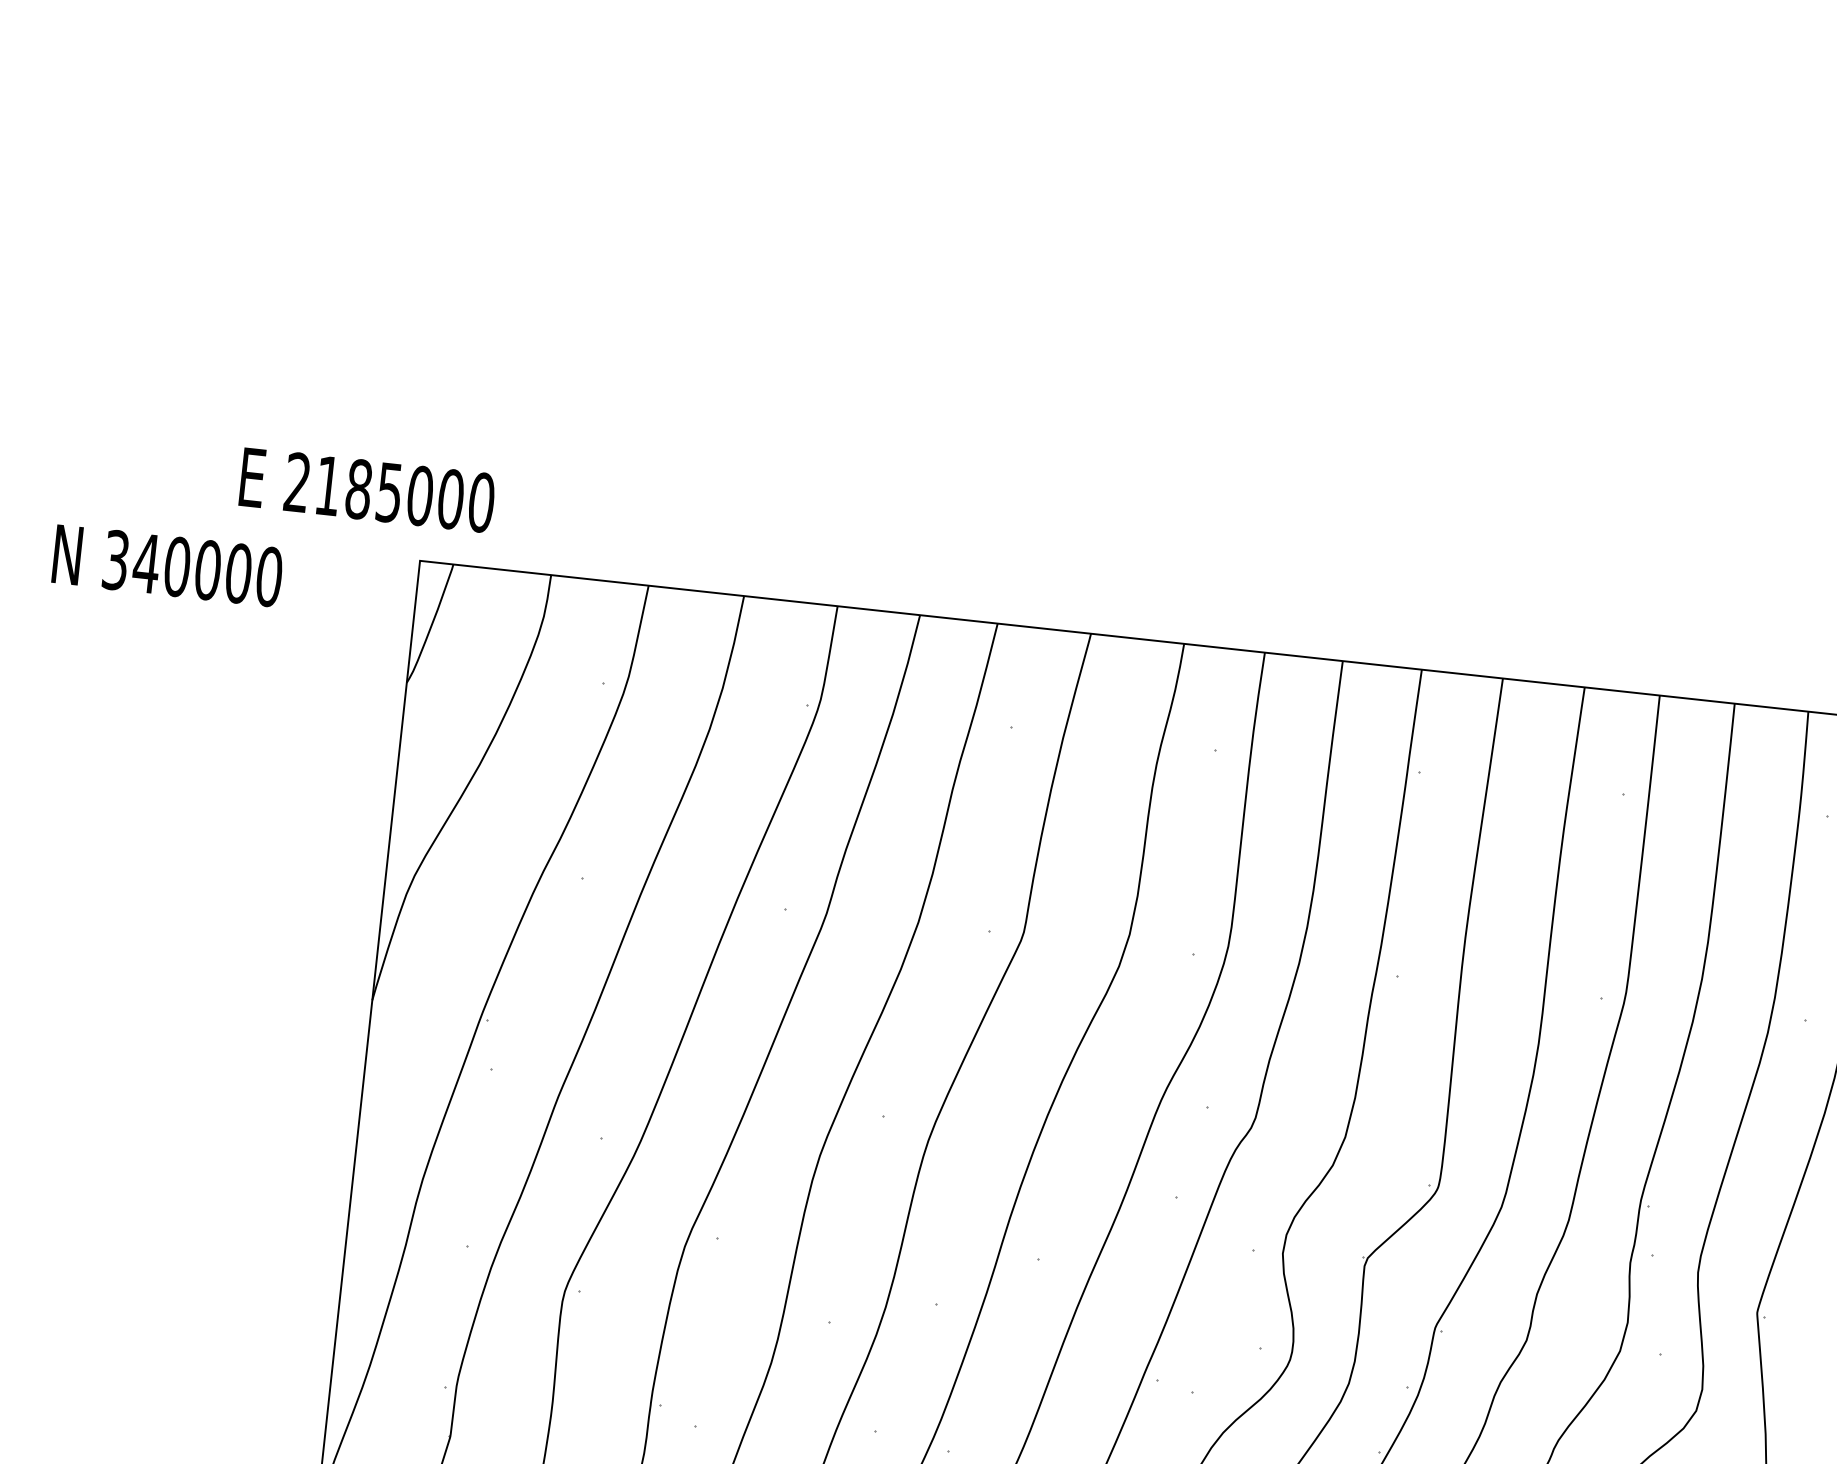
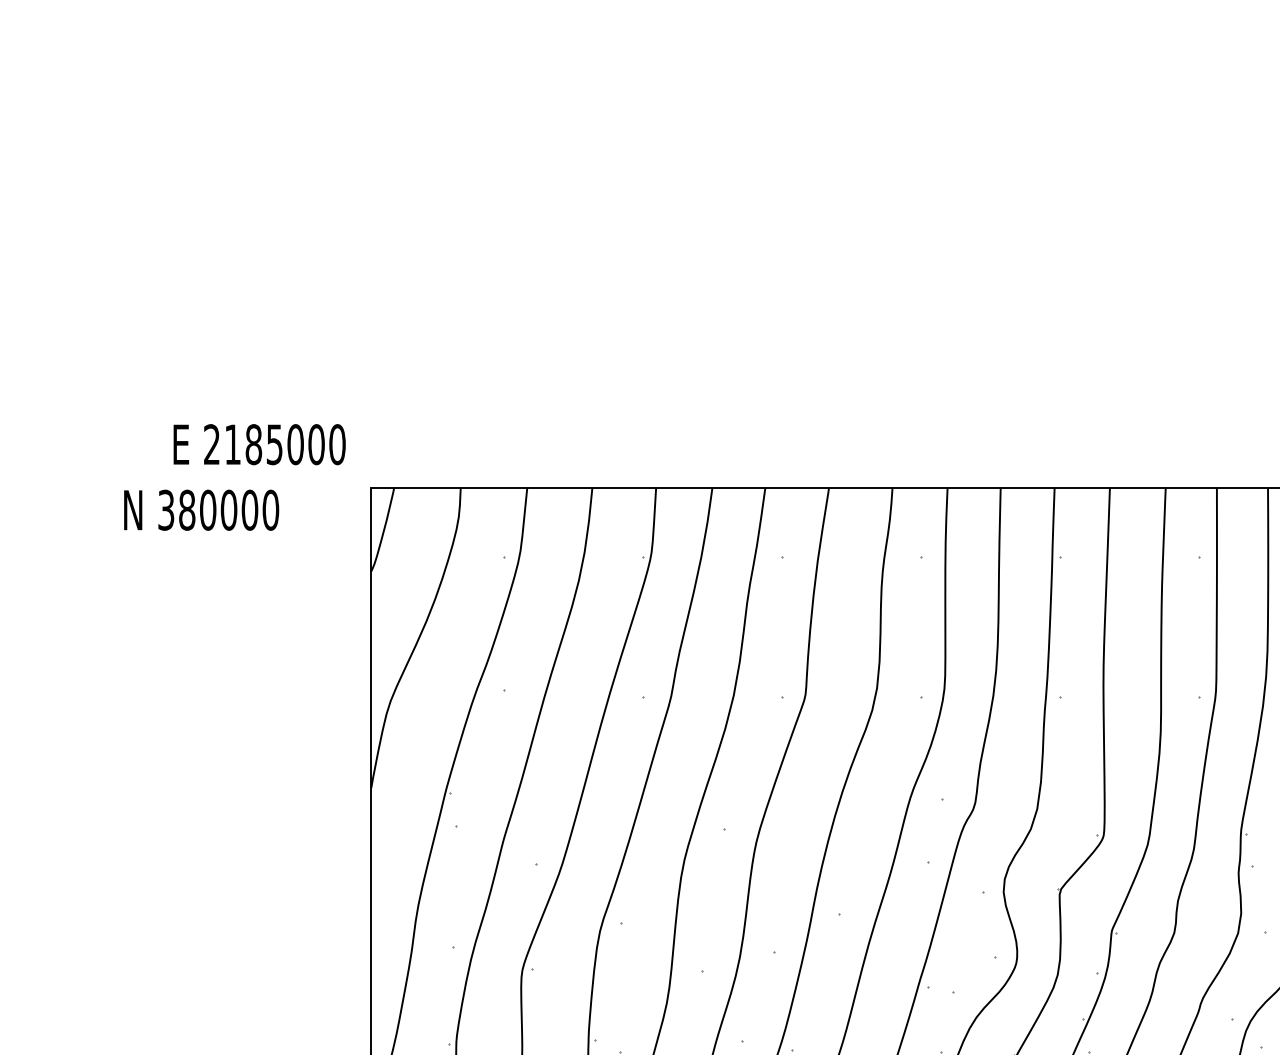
text: (367, 490) -> (259, 444), moved
text: (145, 562) -> (186, 509), 340000 -> 380000

